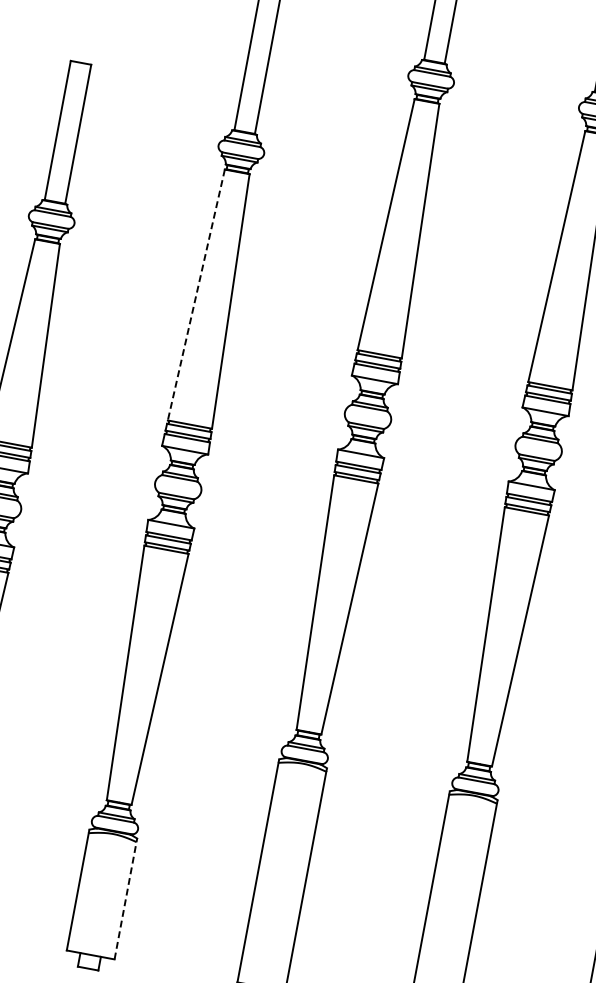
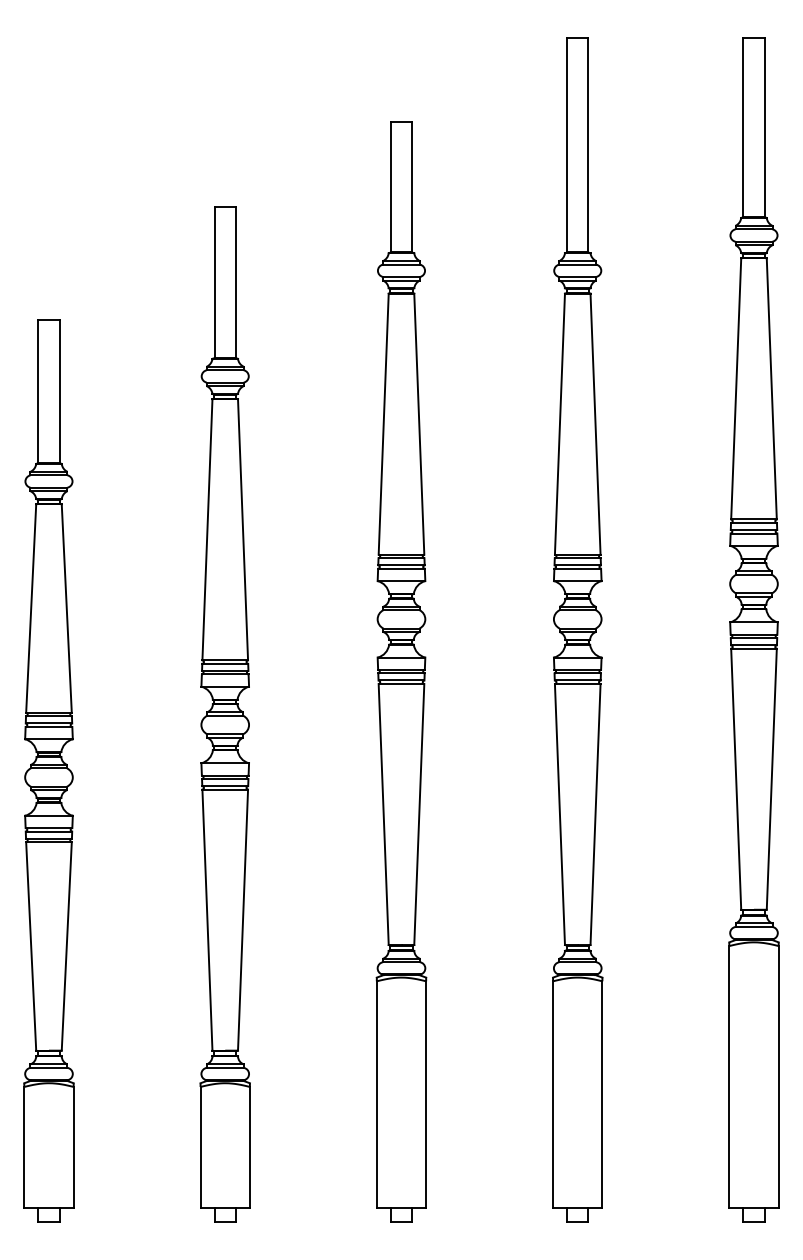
line: (196, 294) -> (207, 529), dashed -> solid
line: (125, 900) -> (249, 1147), dashed -> solid

